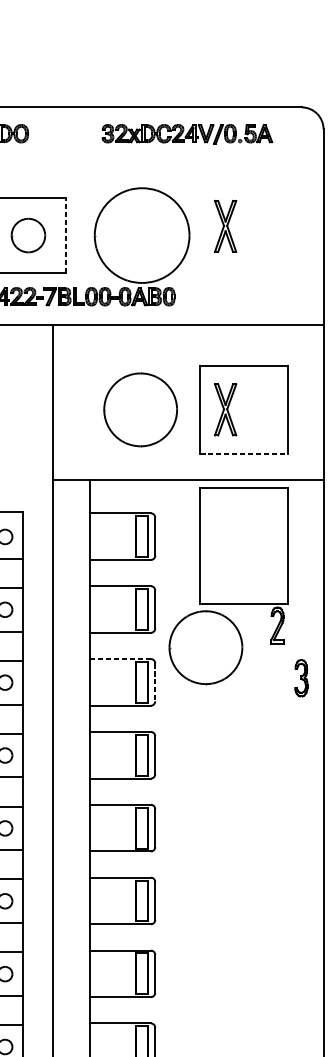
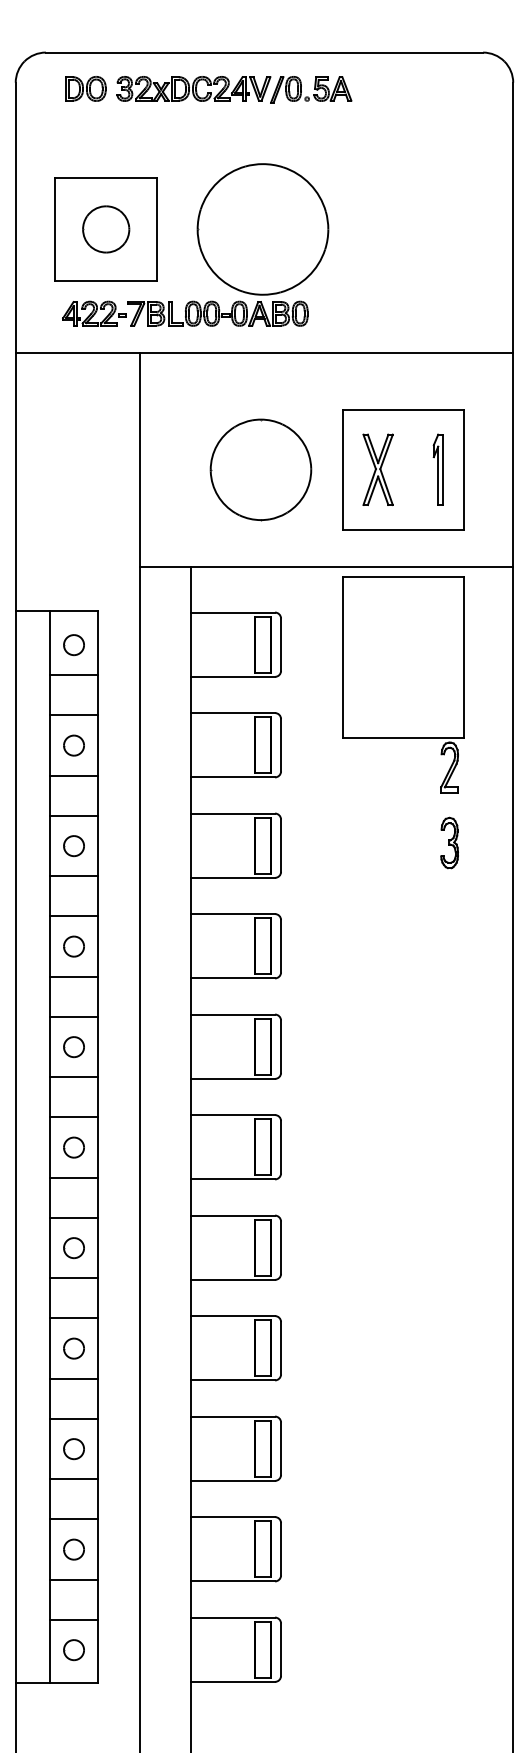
part: (187, 134) -> (234, 89), moved
part: (225, 226) -> (377, 216), removed
line: (65, 234) -> (157, 228), dashed -> solid
part: (268, 409) -> (437, 469), added
line: (244, 453) -> (404, 530), dashed -> solid
part: (205, 647) -> (350, 797), removed
line: (120, 659) -> (233, 813), dashed -> solid
part: (301, 677) -> (449, 842), moved
line: (155, 682) -> (281, 846), dashed -> solid

